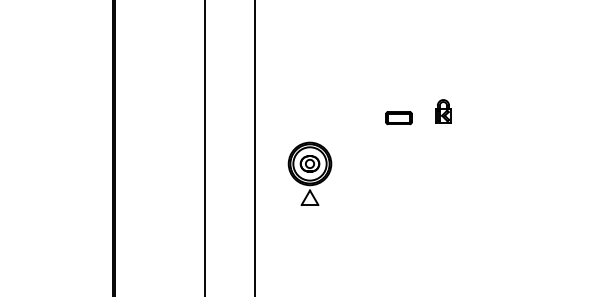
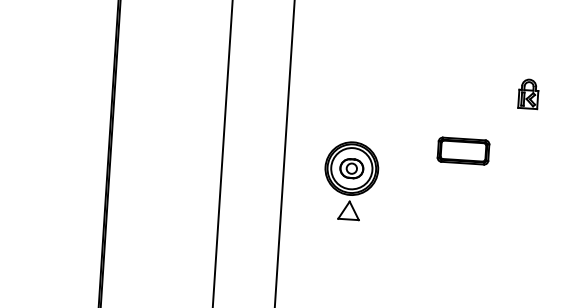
part: (443, 111) -> (528, 93), moved
part: (398, 118) -> (462, 151), size x1.6
part: (309, 173) -> (350, 180), moved

